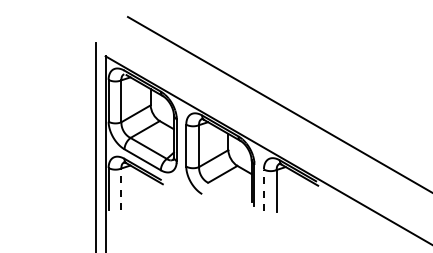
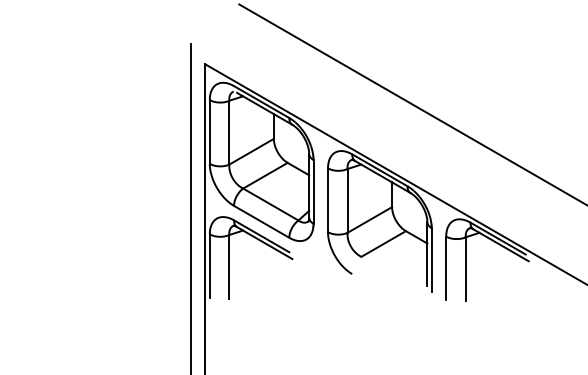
line: (121, 189) -> (229, 267), dashed -> solid
line: (263, 190) -> (445, 268), dashed -> solid

